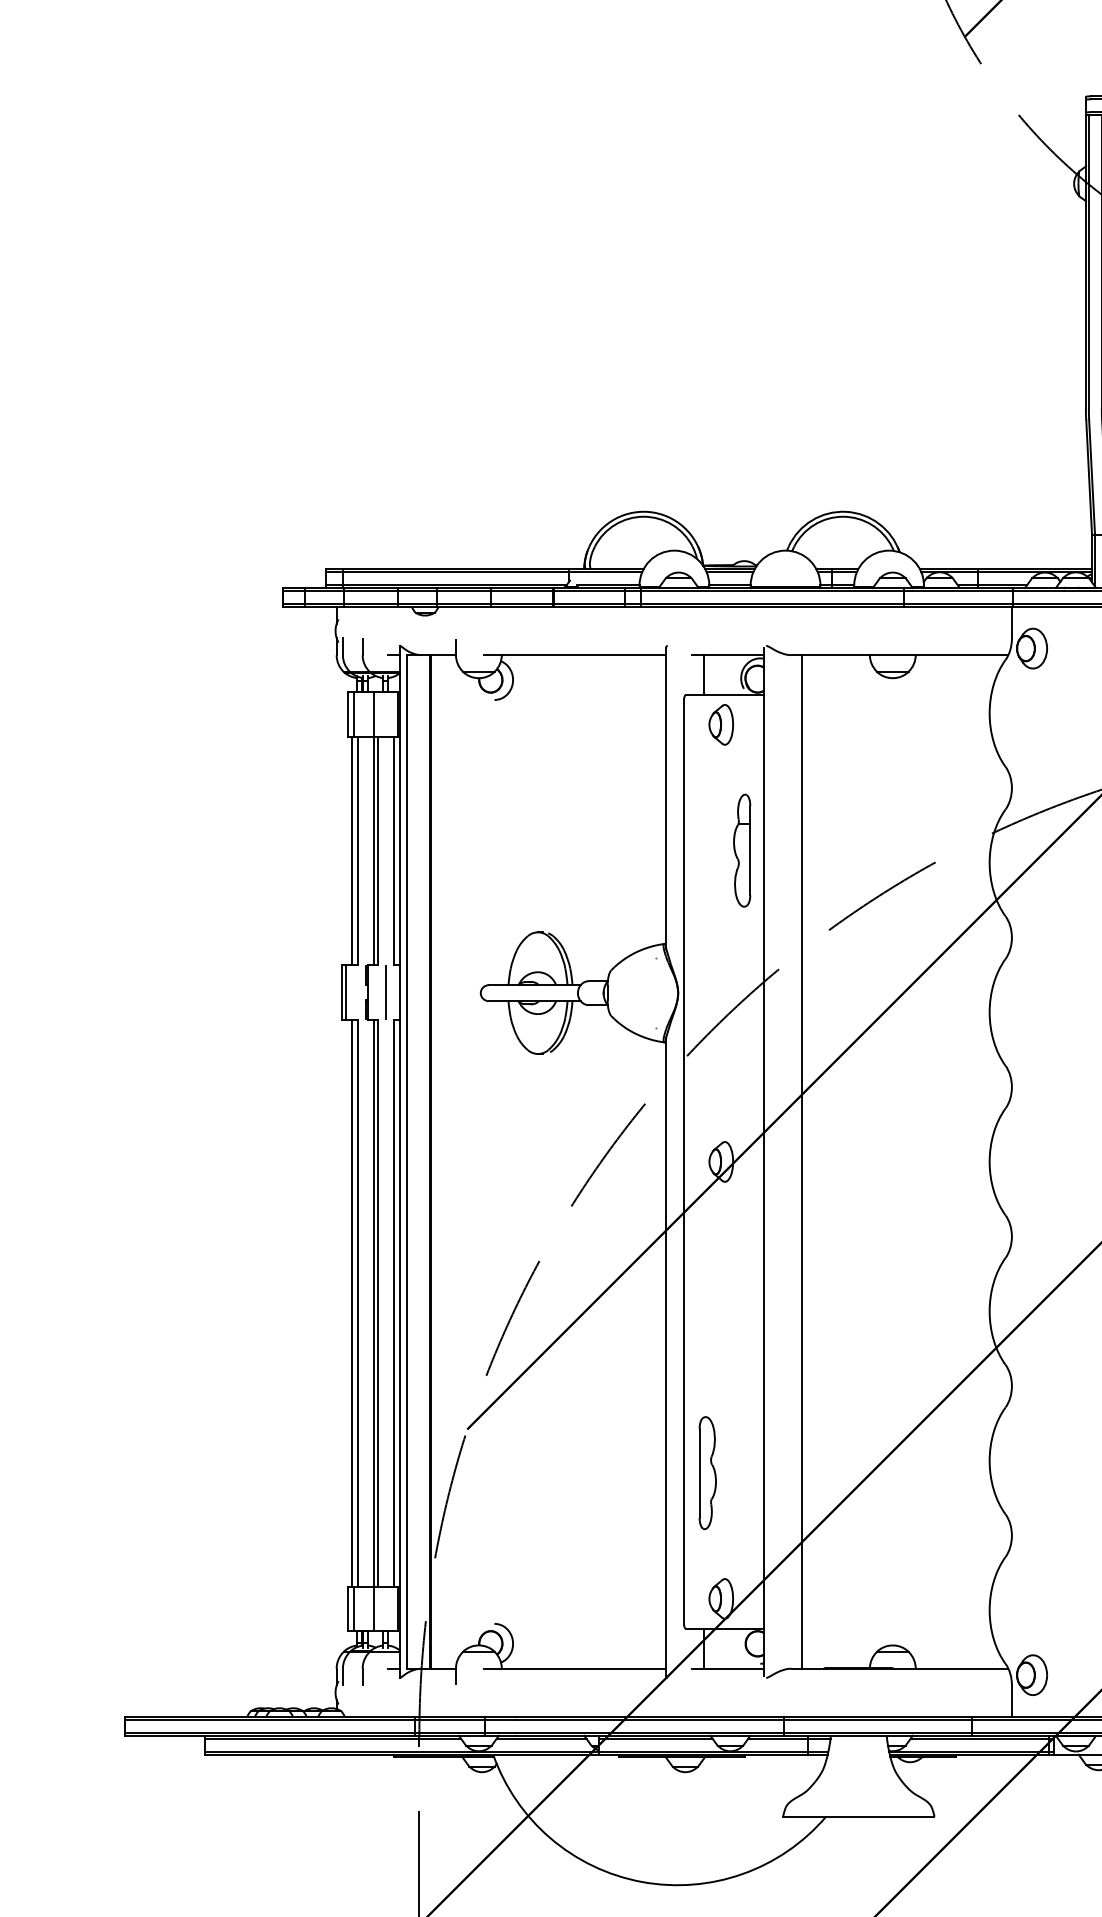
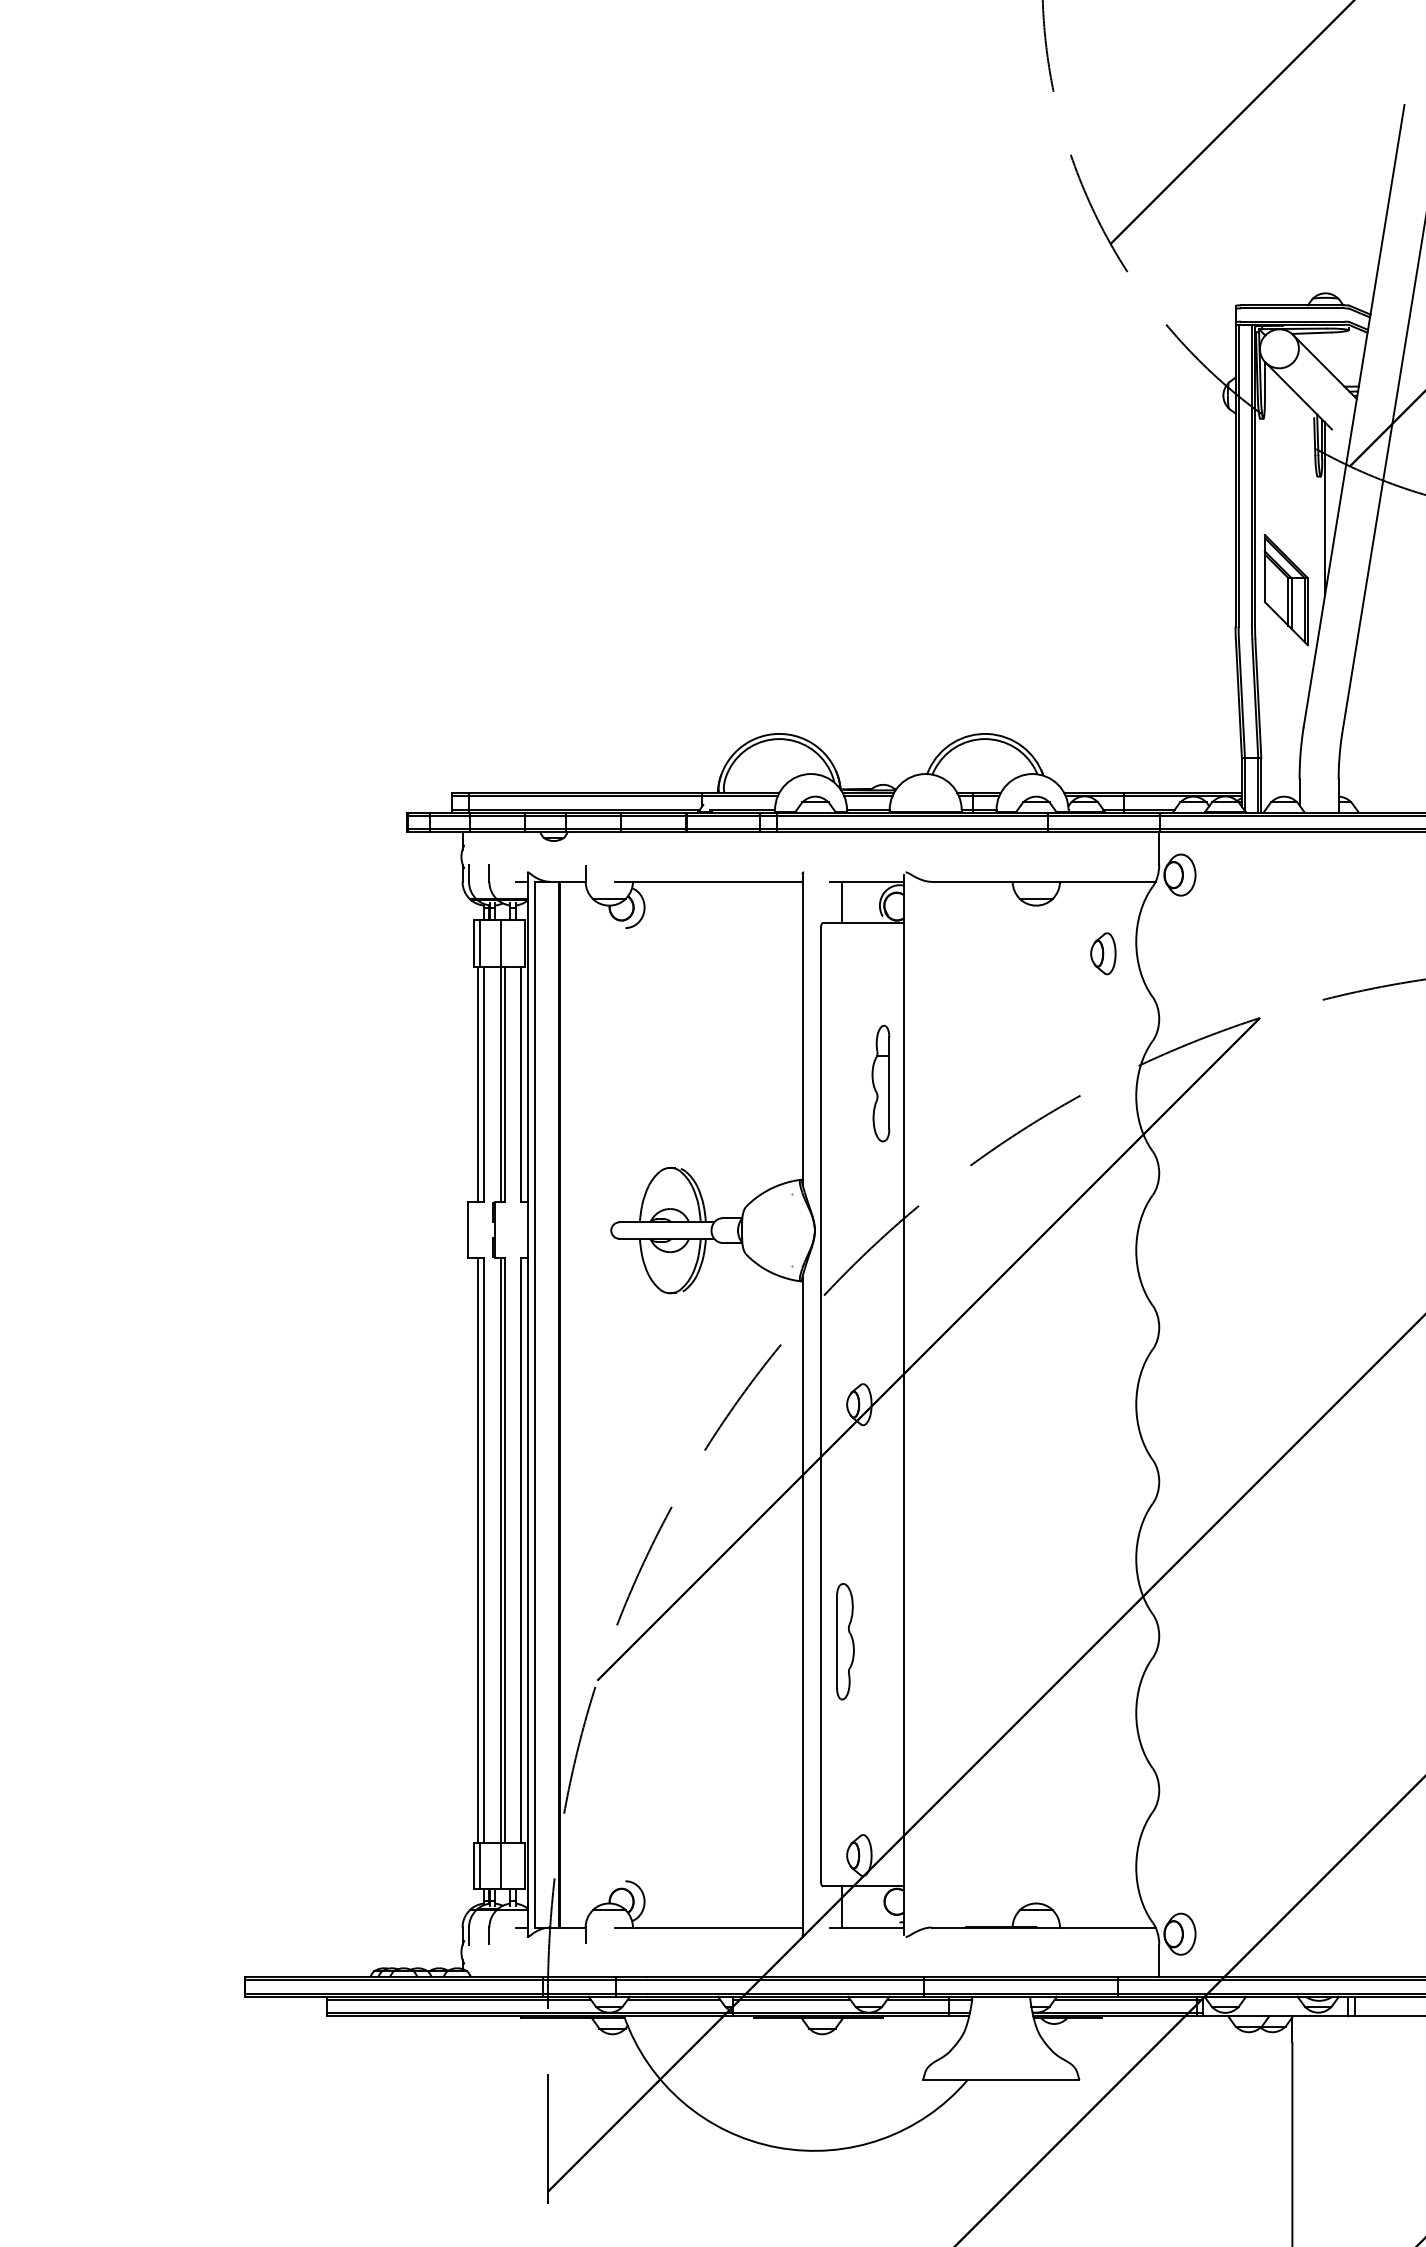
part: (721, 724) -> (1103, 953), moved
line: (346, 992) -> (472, 1229), removed
line: (386, 992) -> (513, 1229), removed
line: (801, 1161) -> (942, 1404), removed
part: (707, 1472) -> (845, 1641), moved

